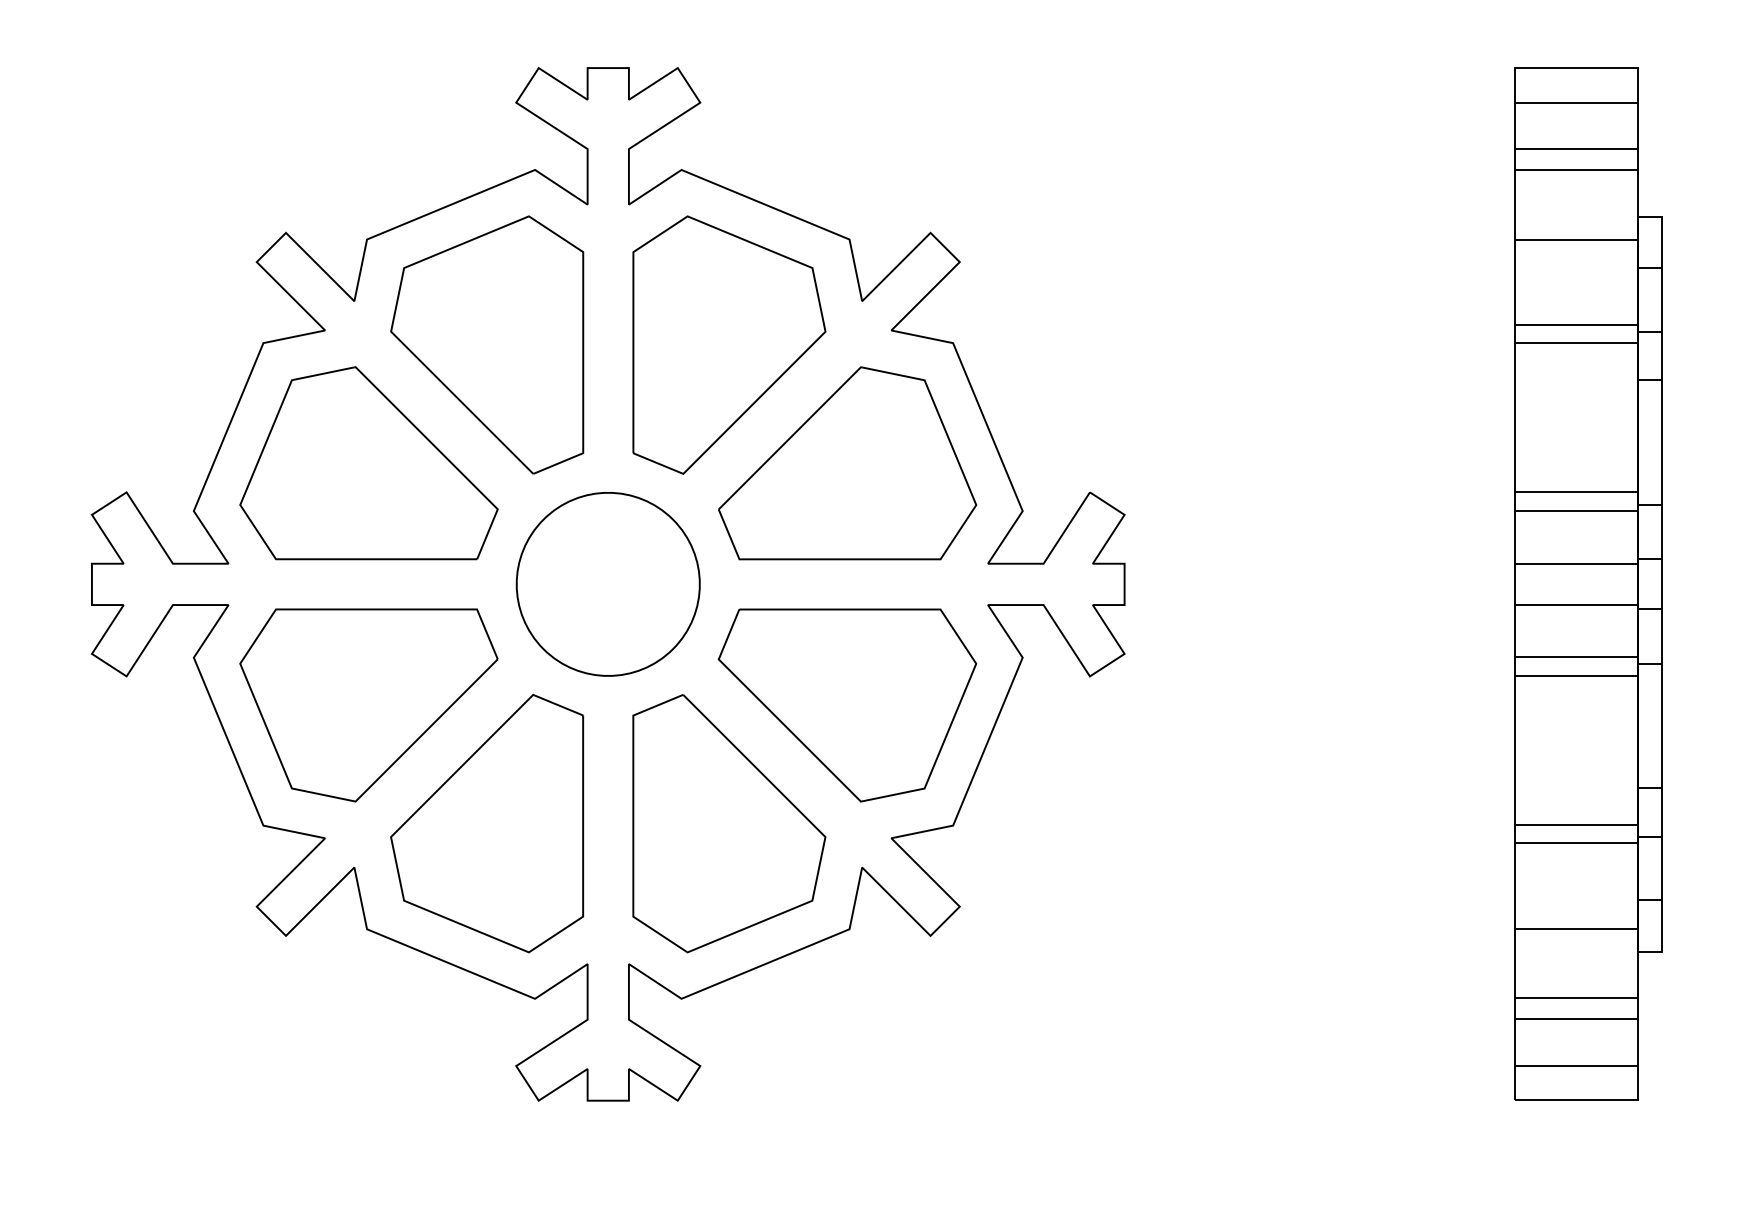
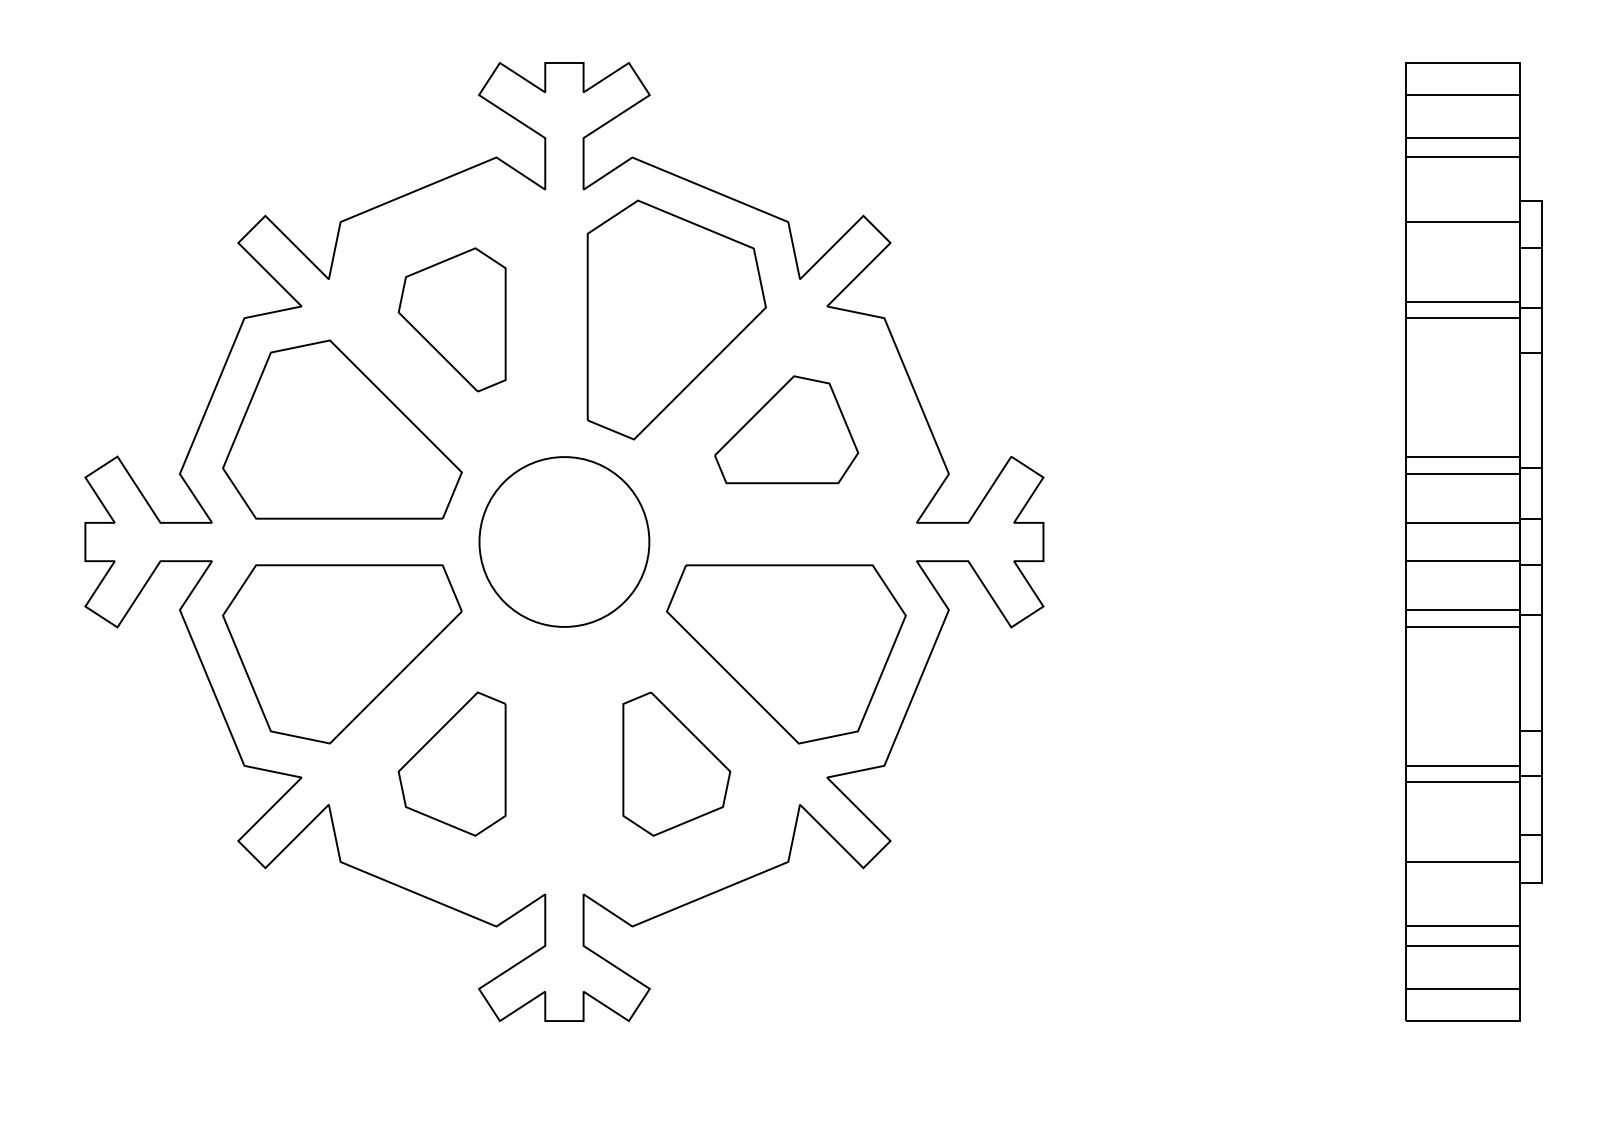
part: (487, 344) -> (452, 319), size x0.6
part: (847, 463) -> (786, 429), size x0.6
part: (487, 823) -> (452, 763), size x0.6
part: (729, 823) -> (676, 763), size x0.6

